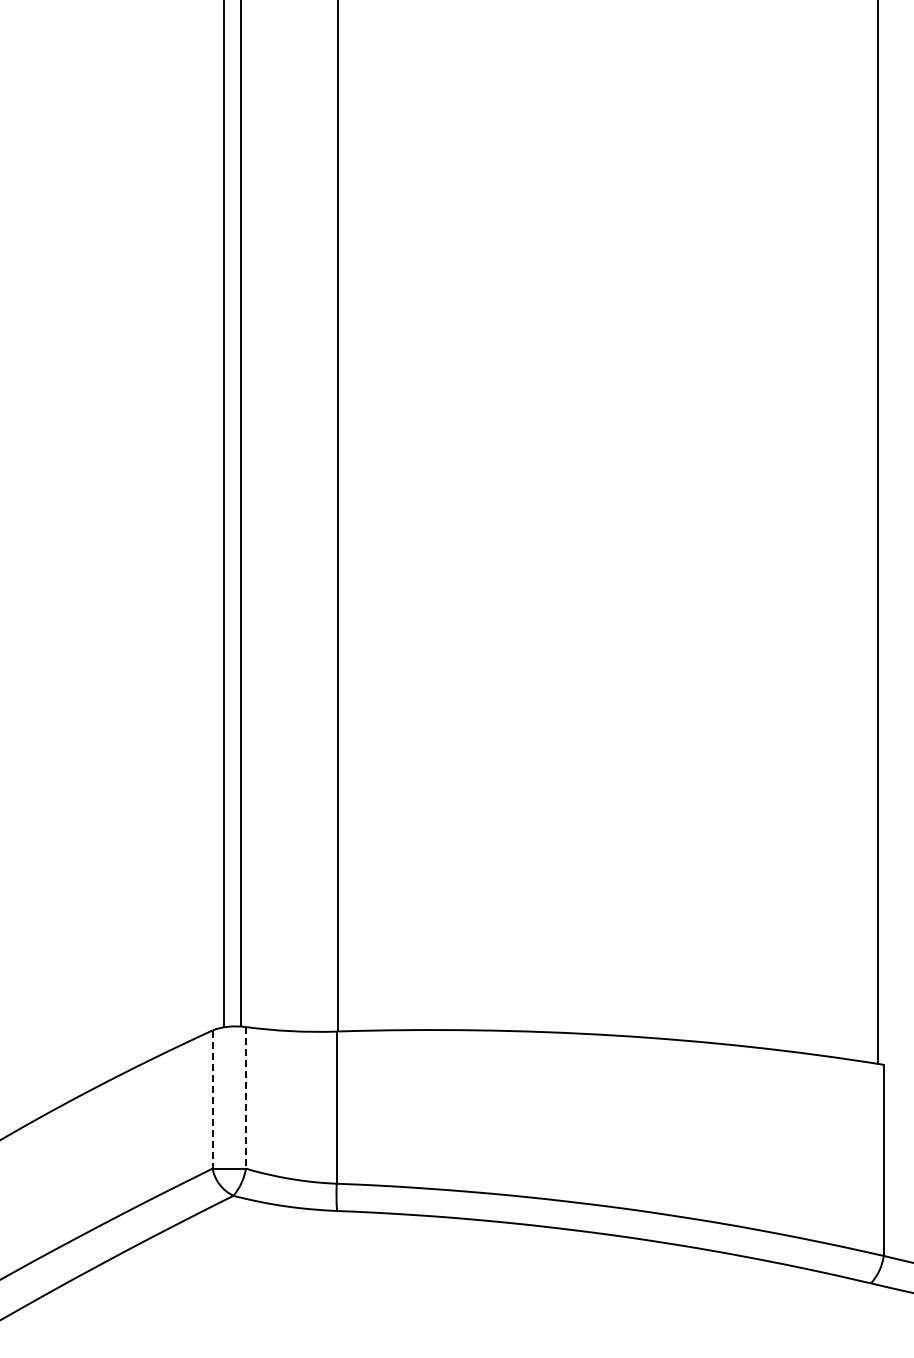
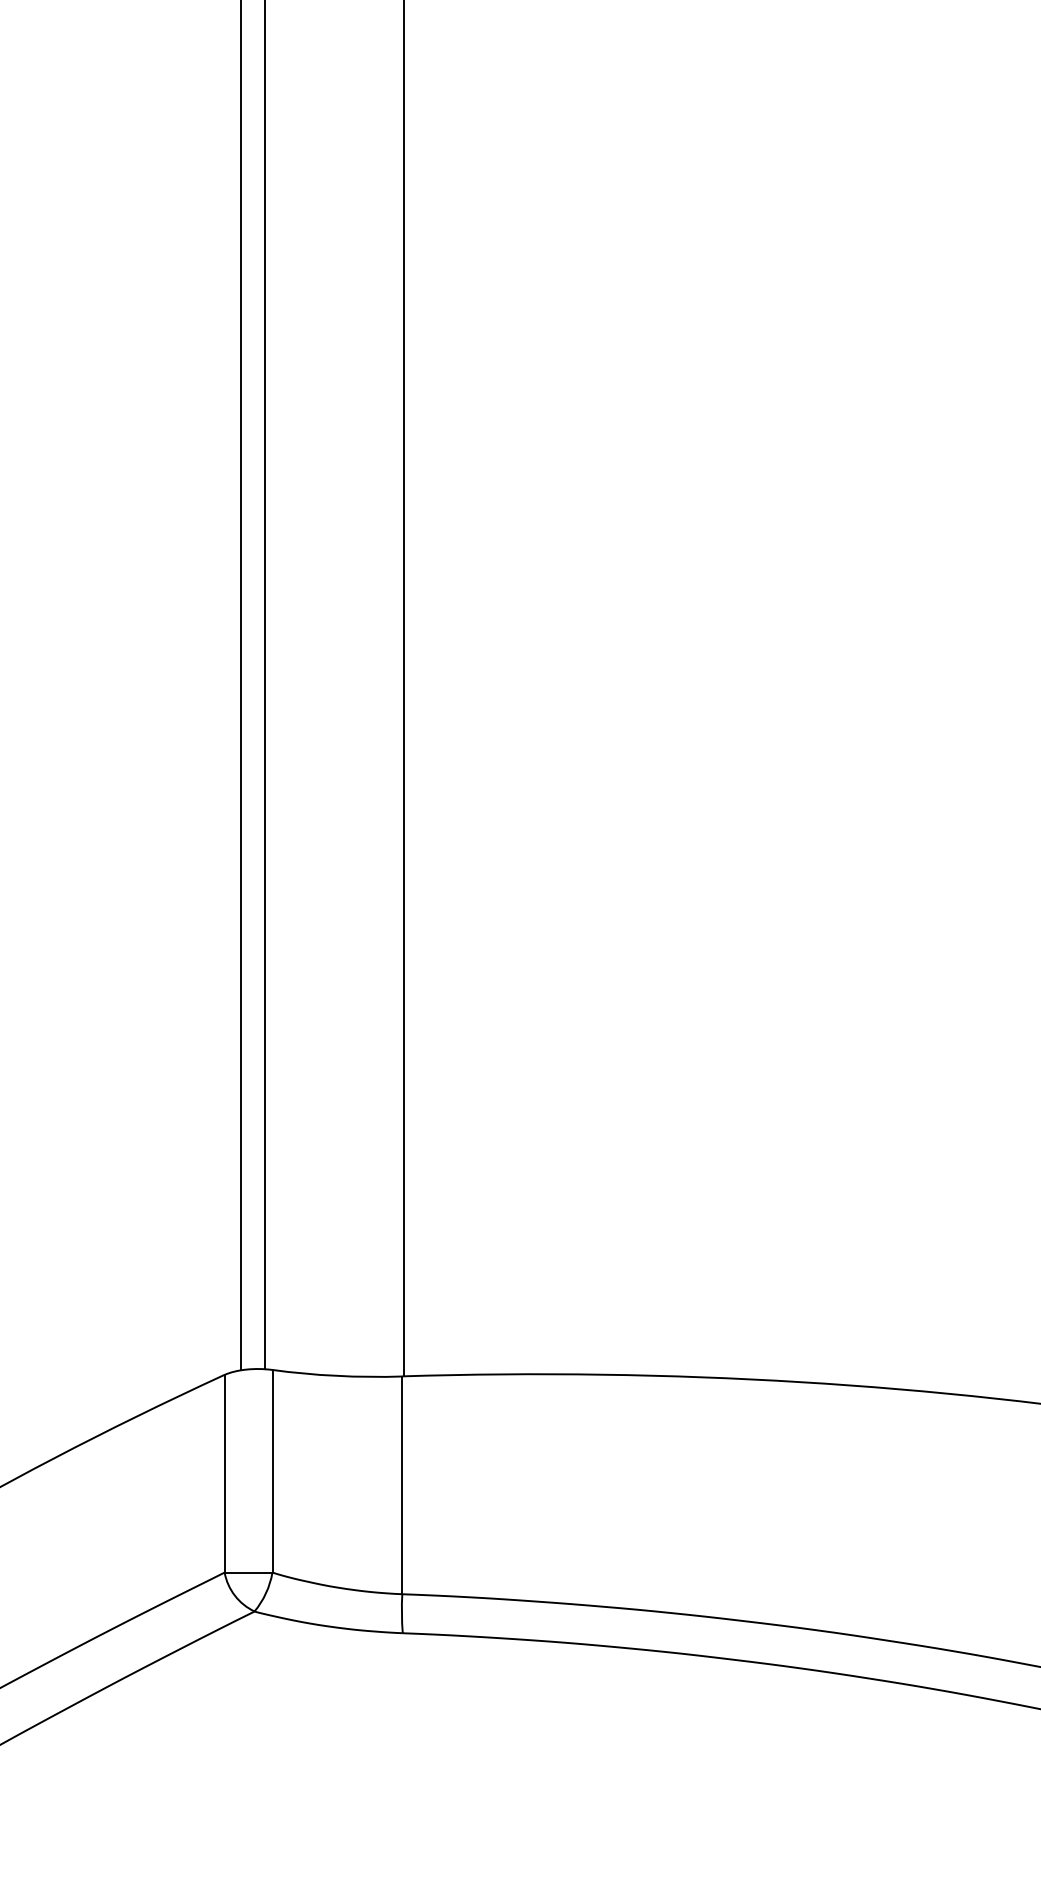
line: (246, 1097) -> (273, 1470), dashed -> solid
line: (212, 1100) -> (224, 1475), dashed -> solid

